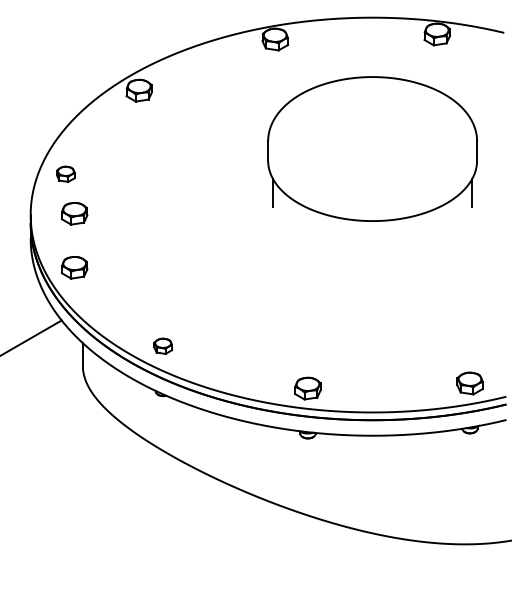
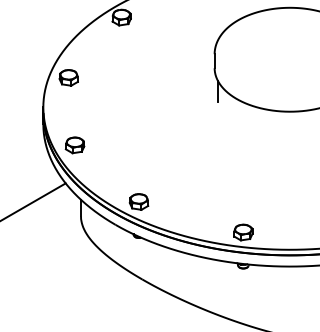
part: (65, 174) -> (68, 78), size x1.43
part: (74, 213) -> (74, 106), removed
part: (162, 346) -> (138, 202), size x1.43

